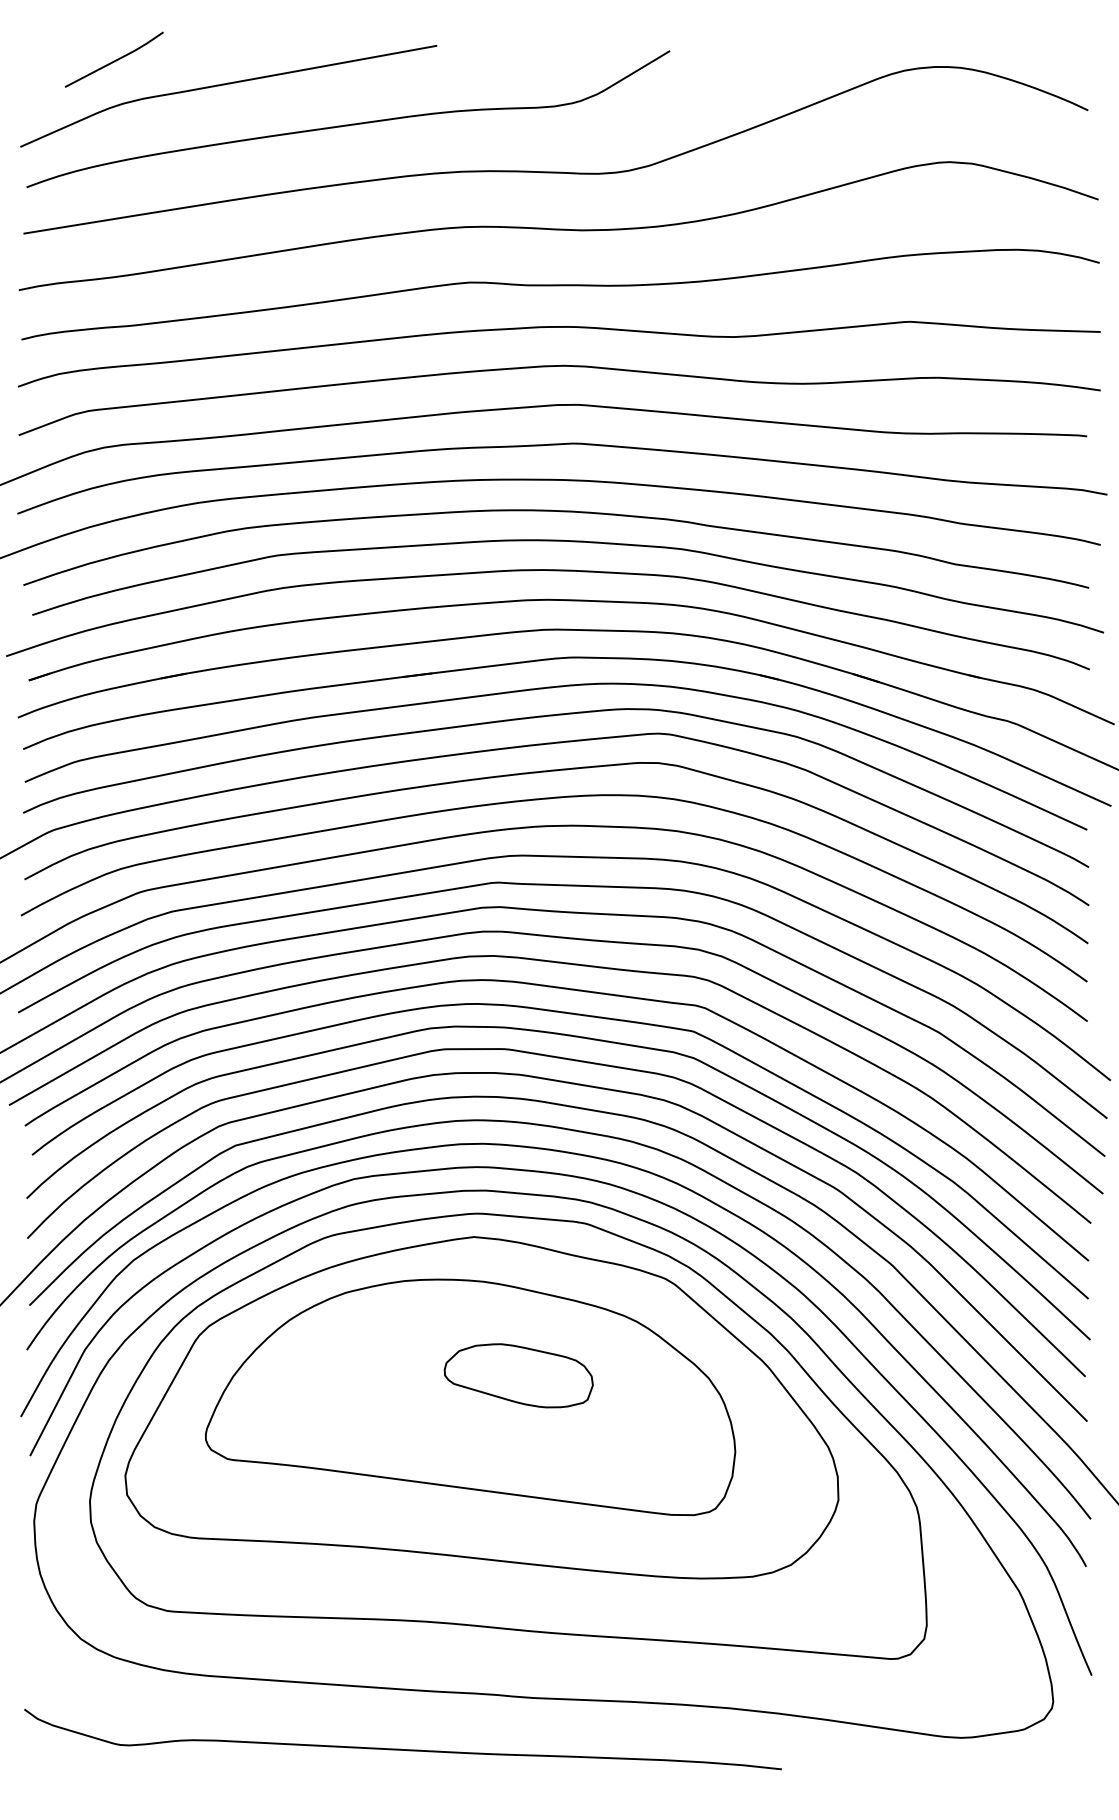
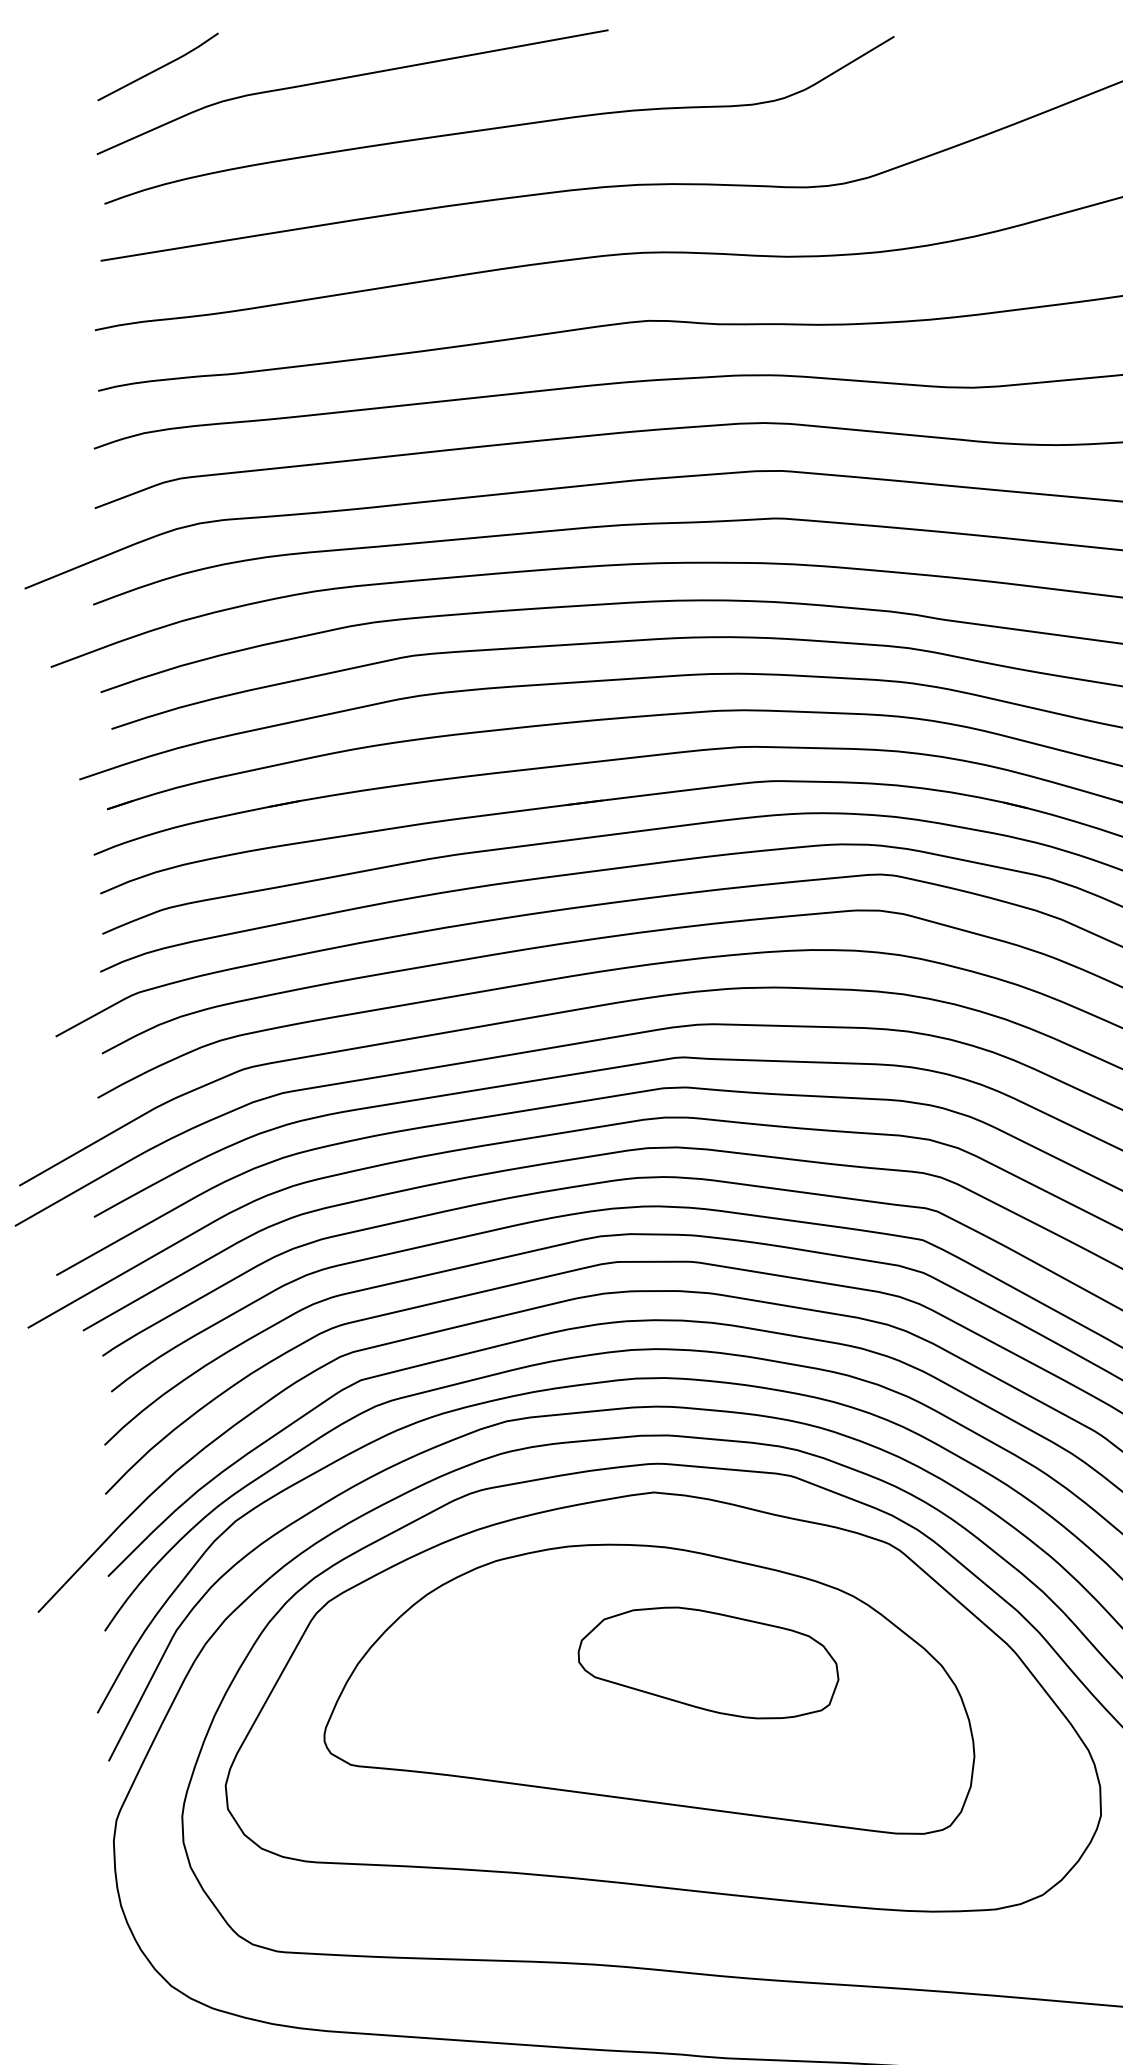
curve: (113, 60) -> (157, 67), moved
part: (518, 1375) -> (708, 1662), size x1.43

